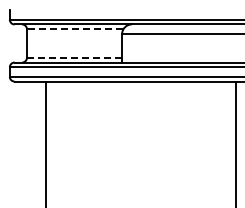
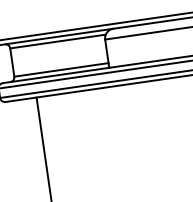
line: (74, 29) -> (57, 41), dashed -> solid
line: (74, 57) -> (61, 69), dashed -> solid

